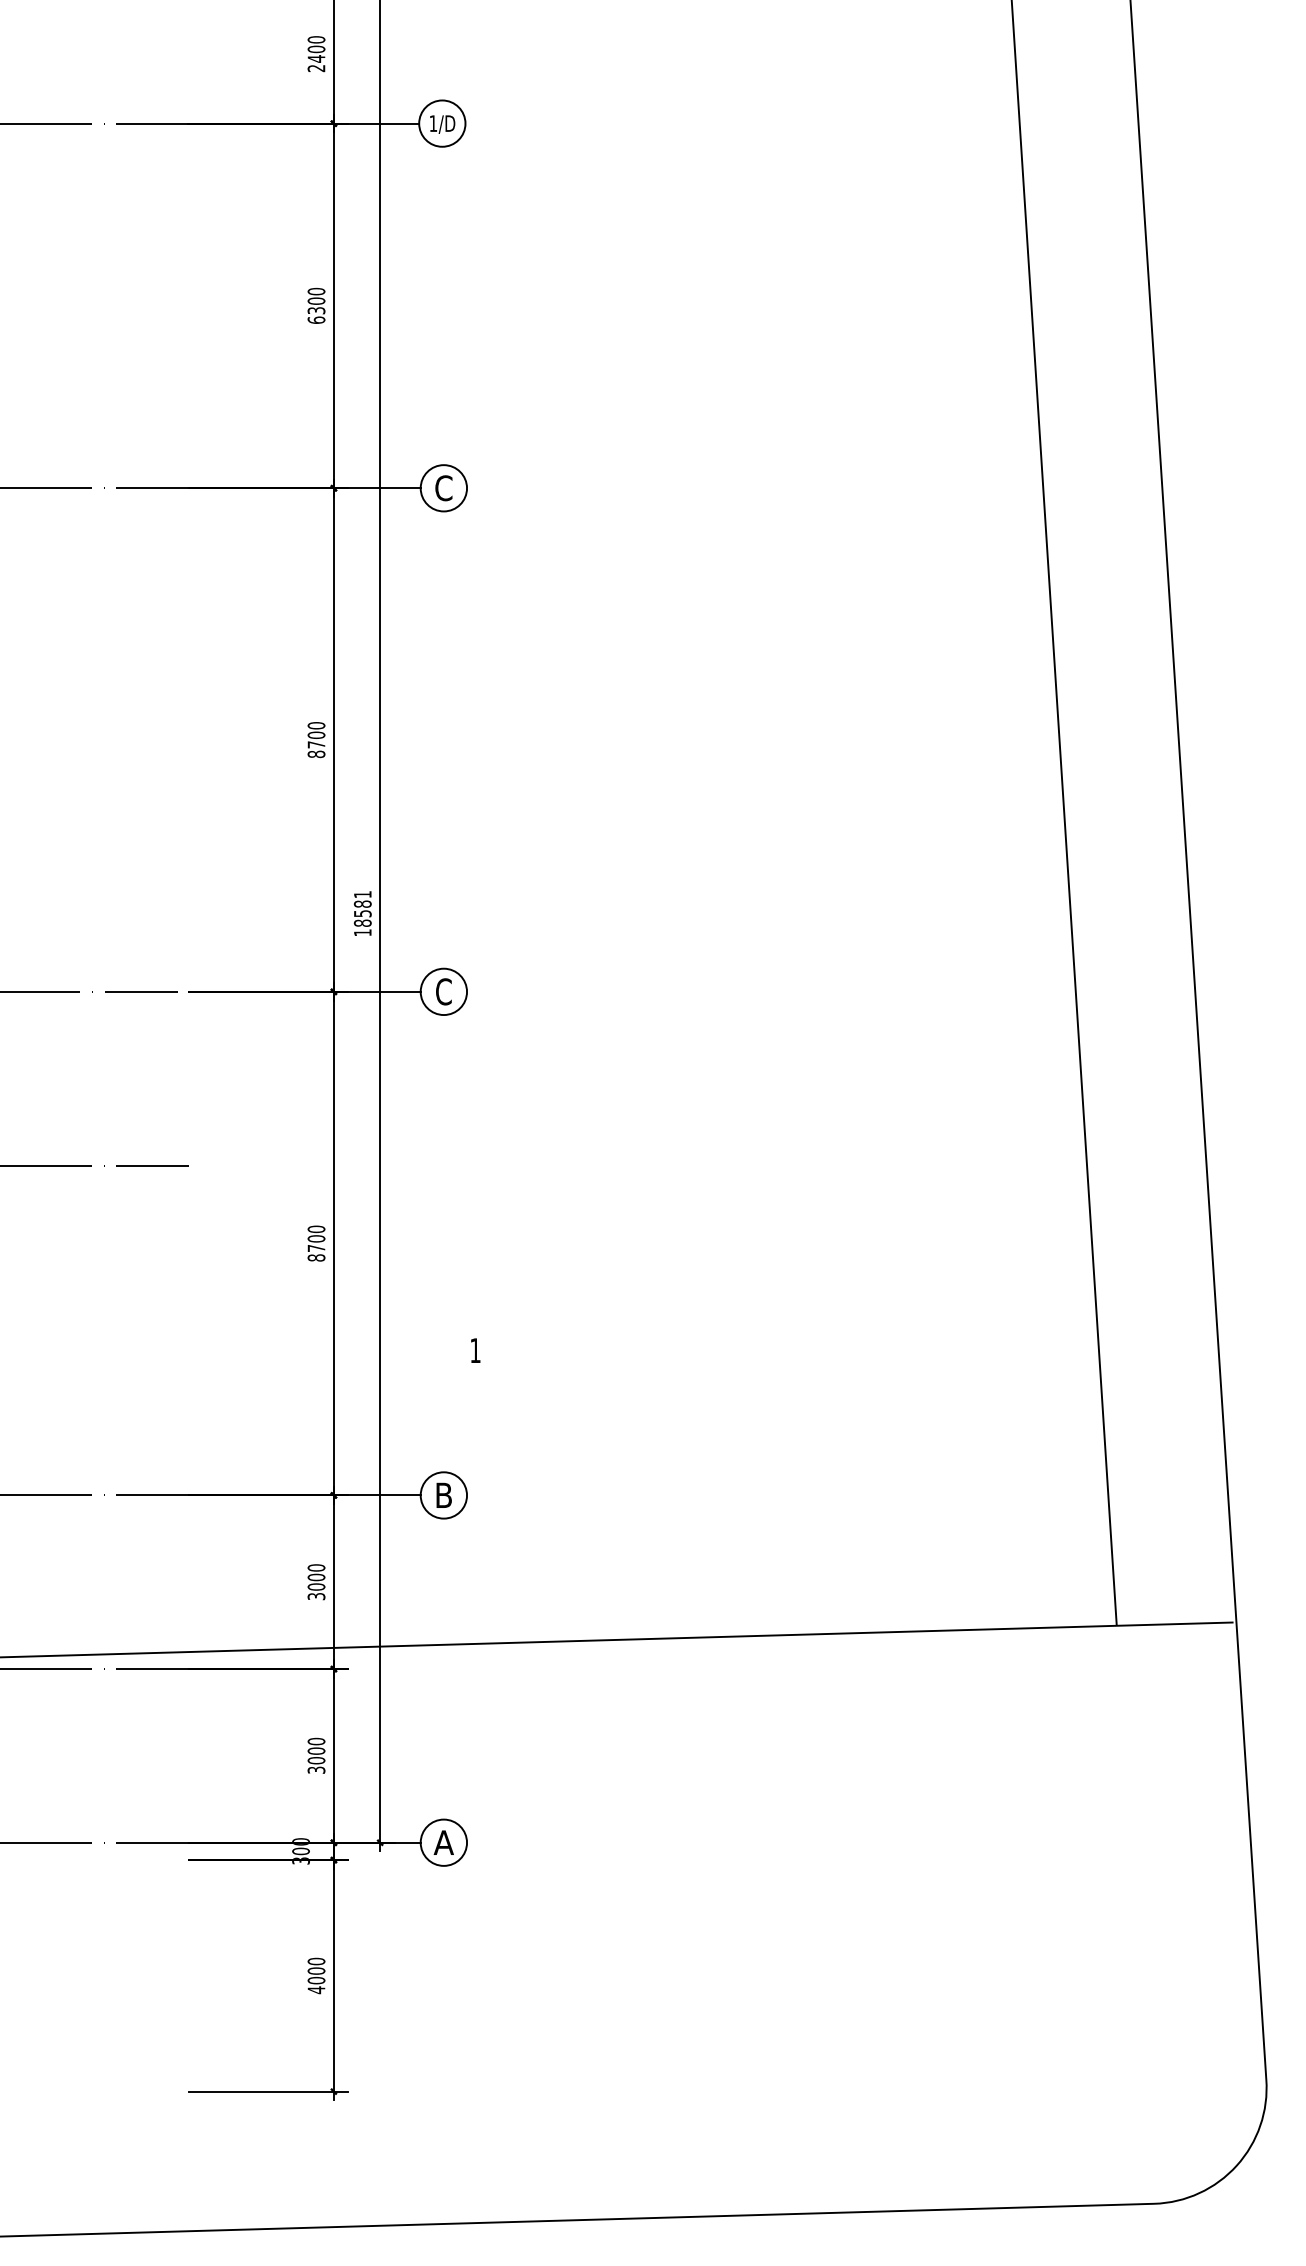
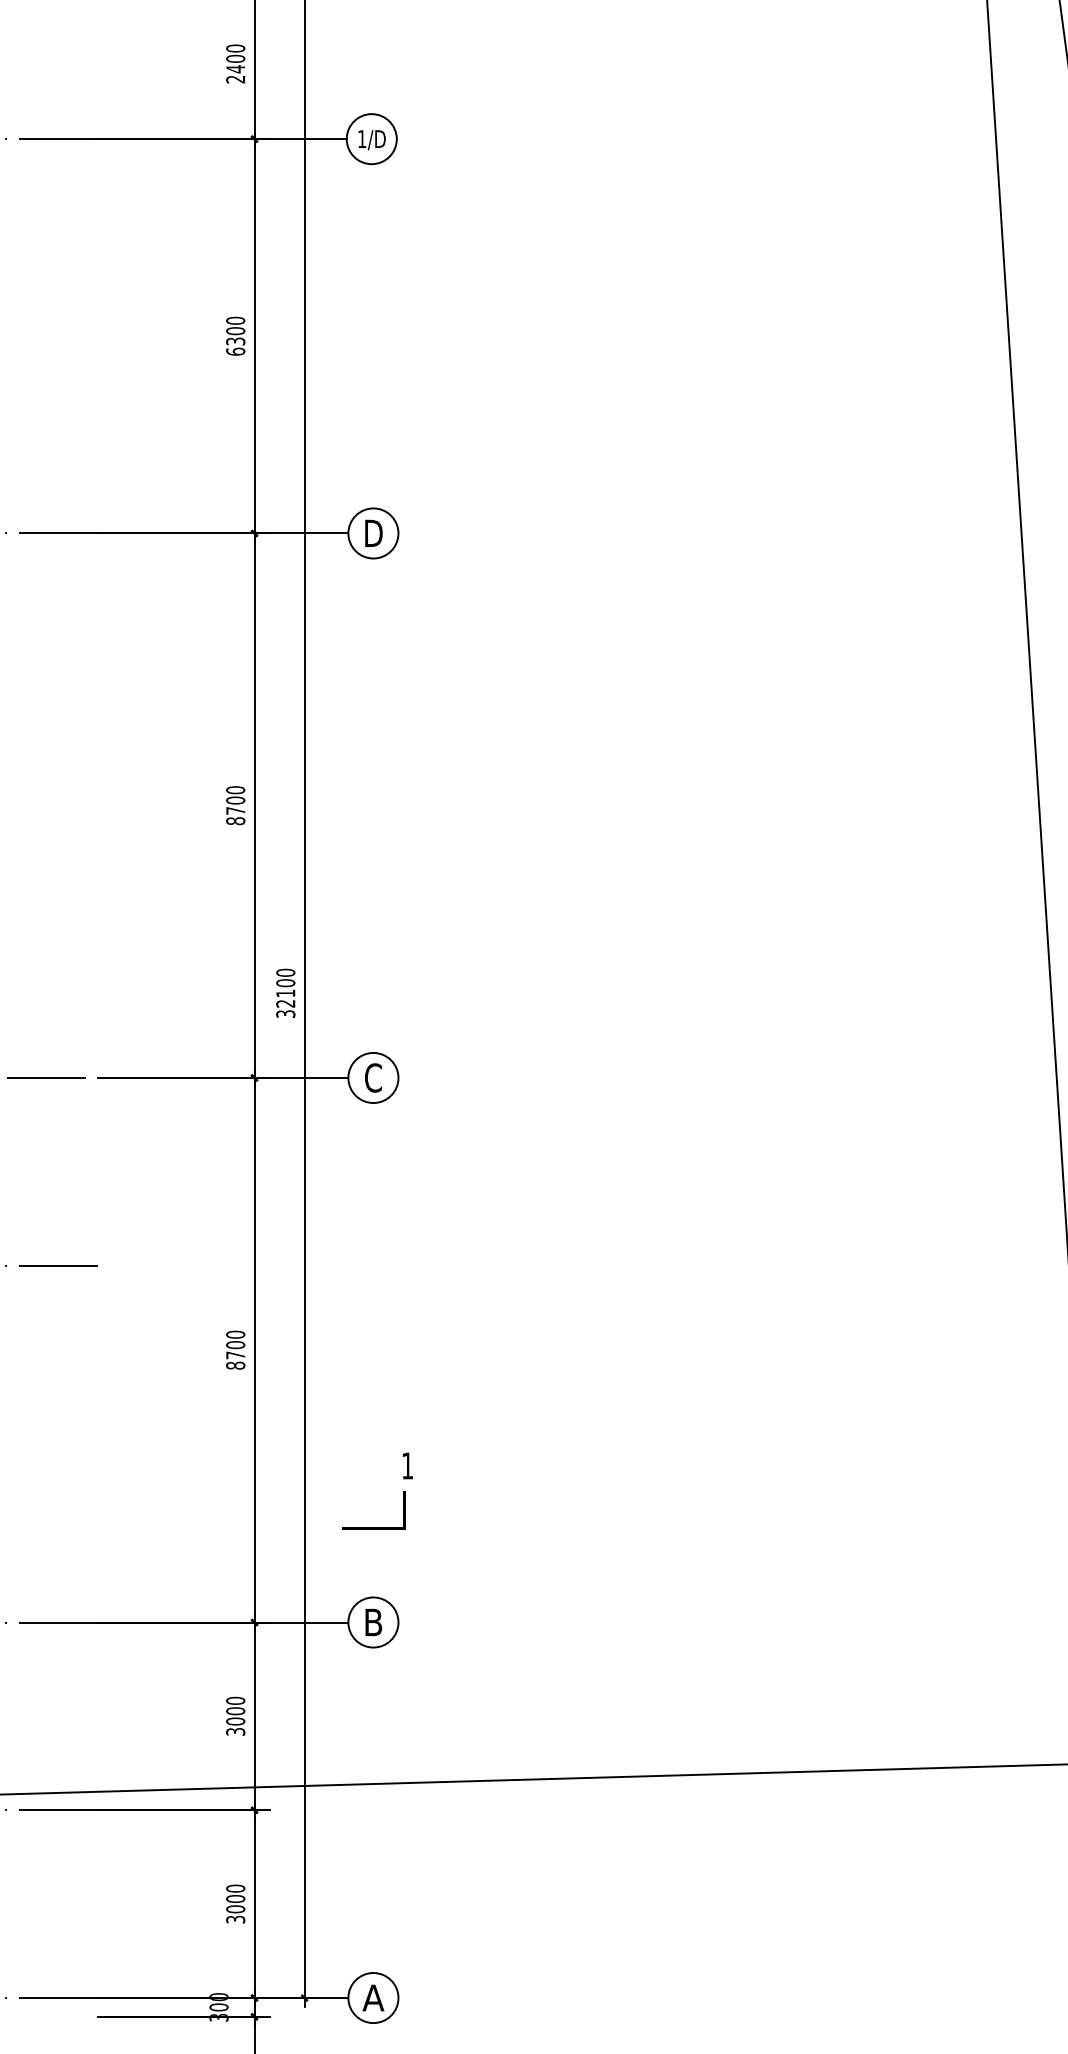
text: (443, 488) -> (373, 533), C -> D
text: (362, 913) -> (285, 993), 18581 -> 32100
line: (444, 1407) -> (374, 1527), added

